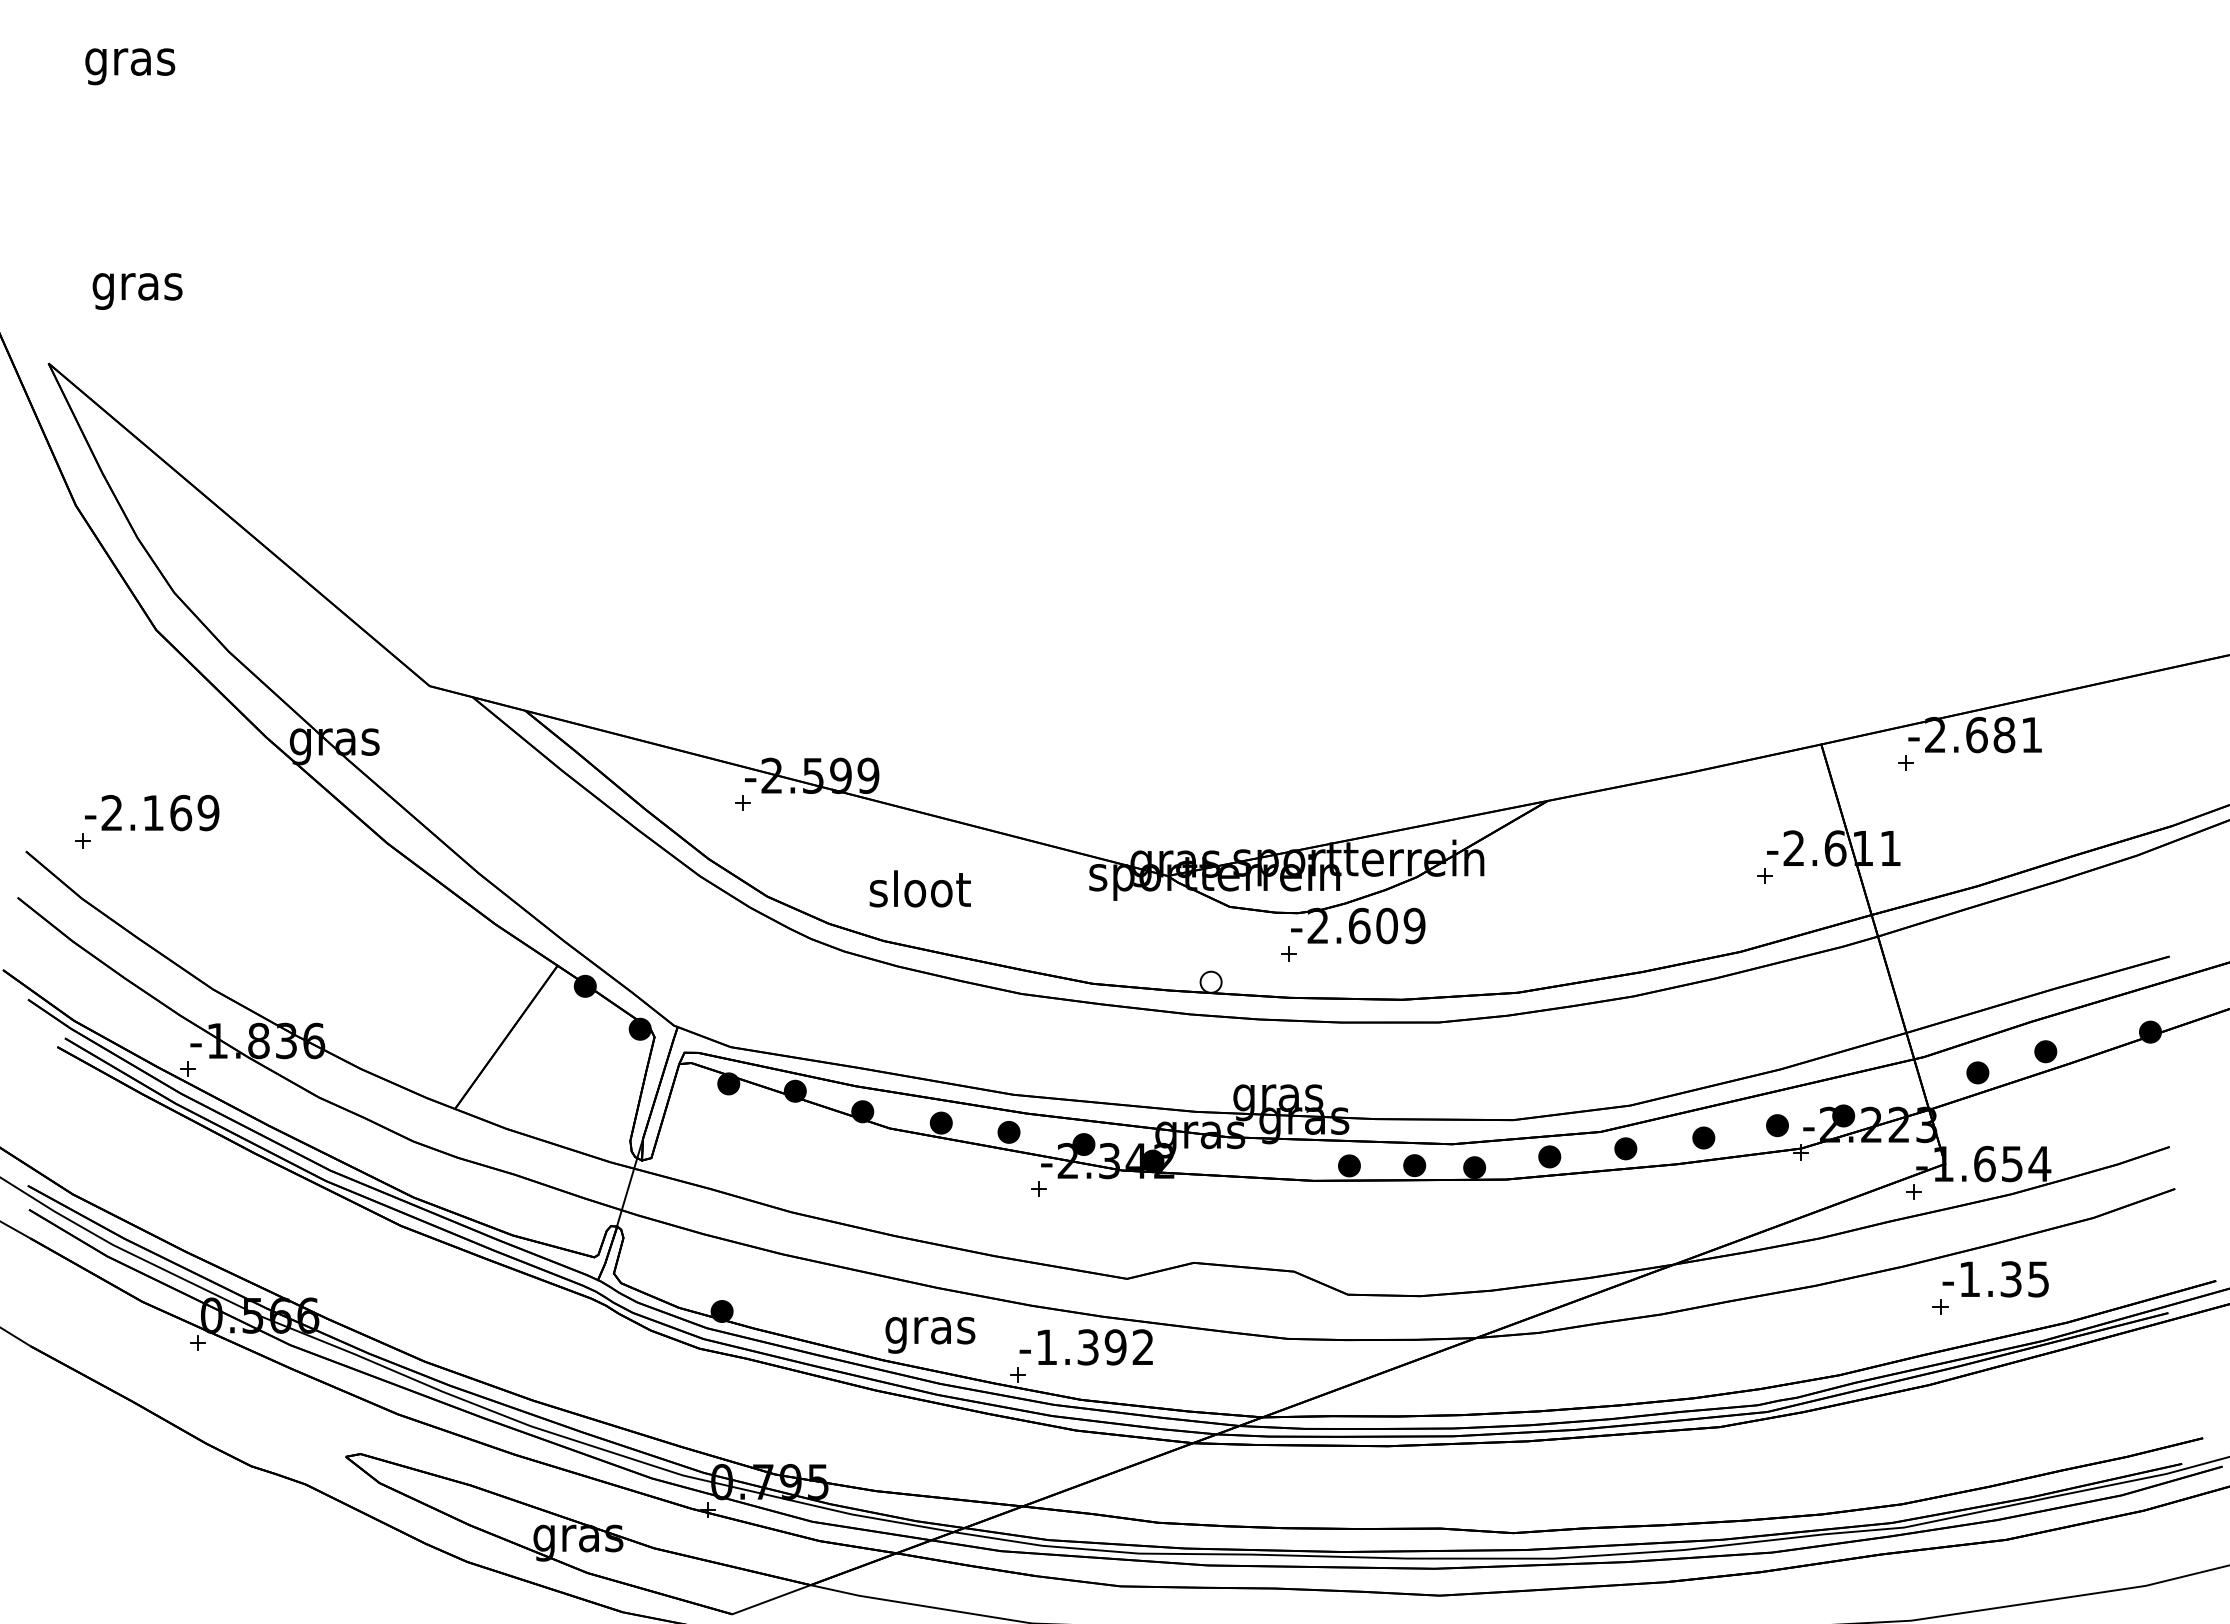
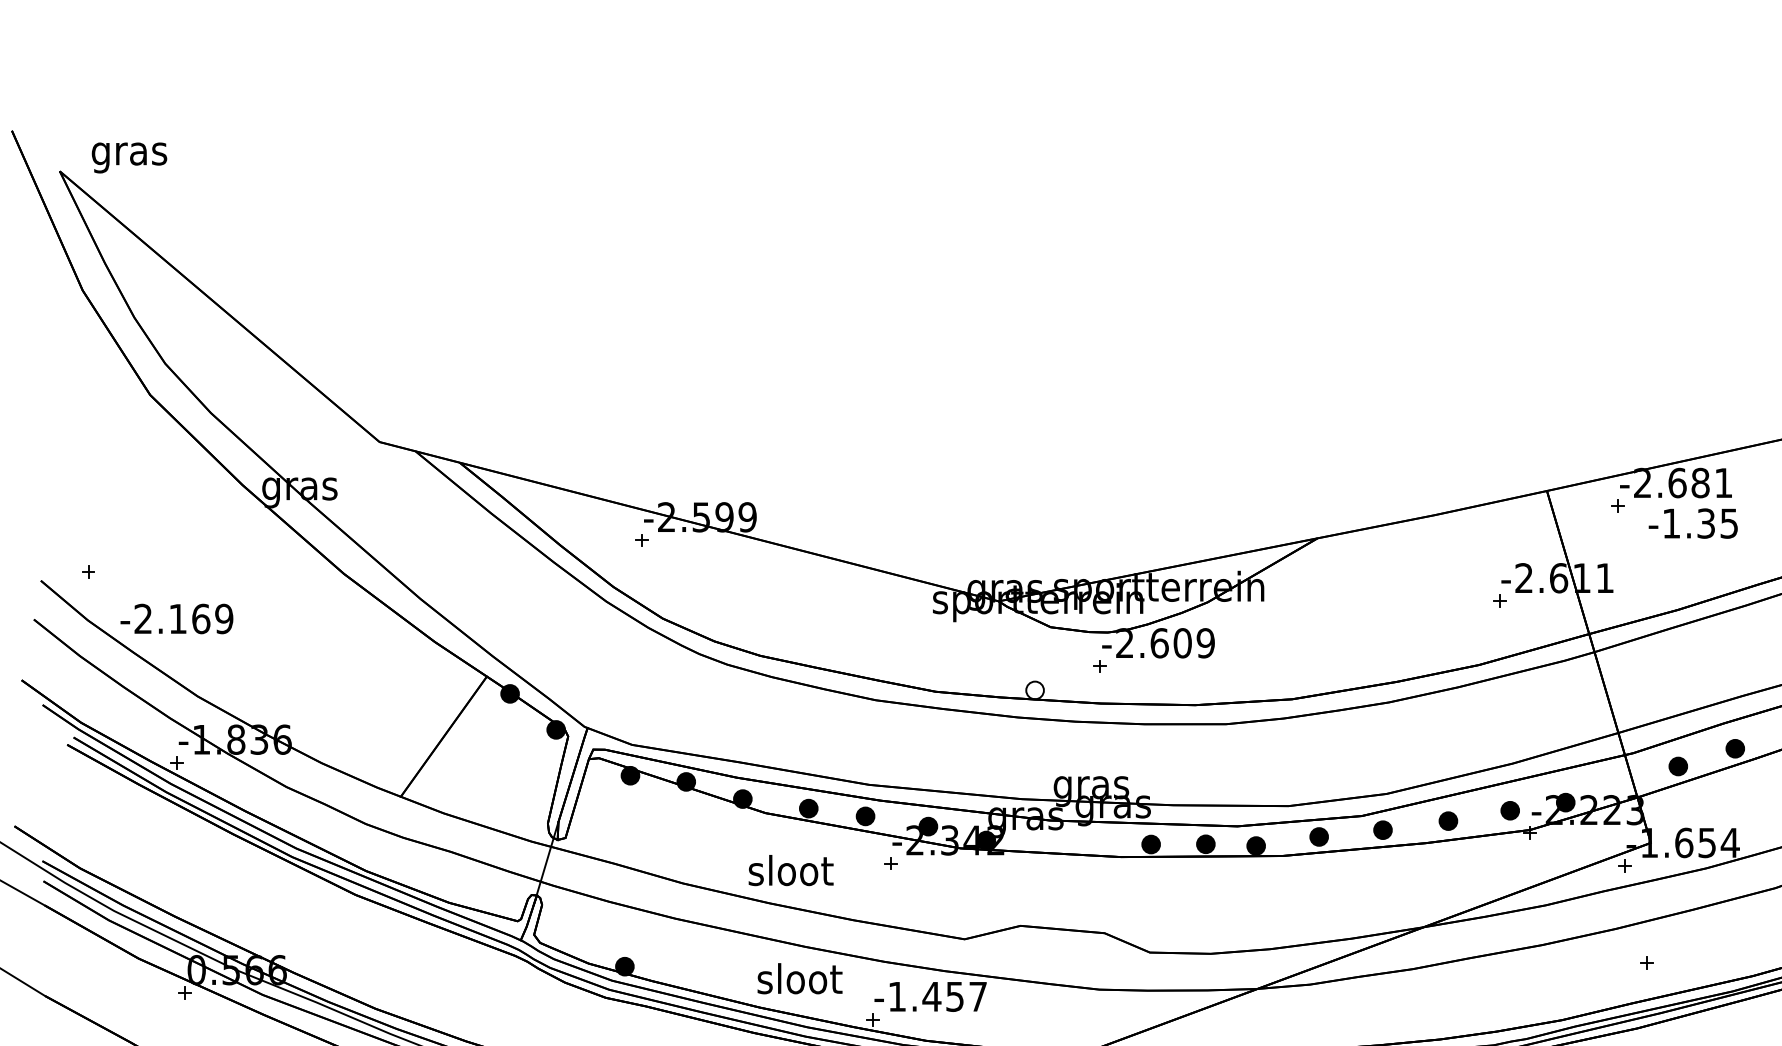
text: (137, 291) -> (129, 157), moved
text: (152, 813) -> (177, 619), moved
text: (919, 888) -> (790, 870), moved
text: (1995, 1279) -> (1693, 523), moved
text: (930, 1330) -> (799, 982), gras -> sloot
text: (1114, 1347) -> (954, 996), -1.392 -> -1.457

